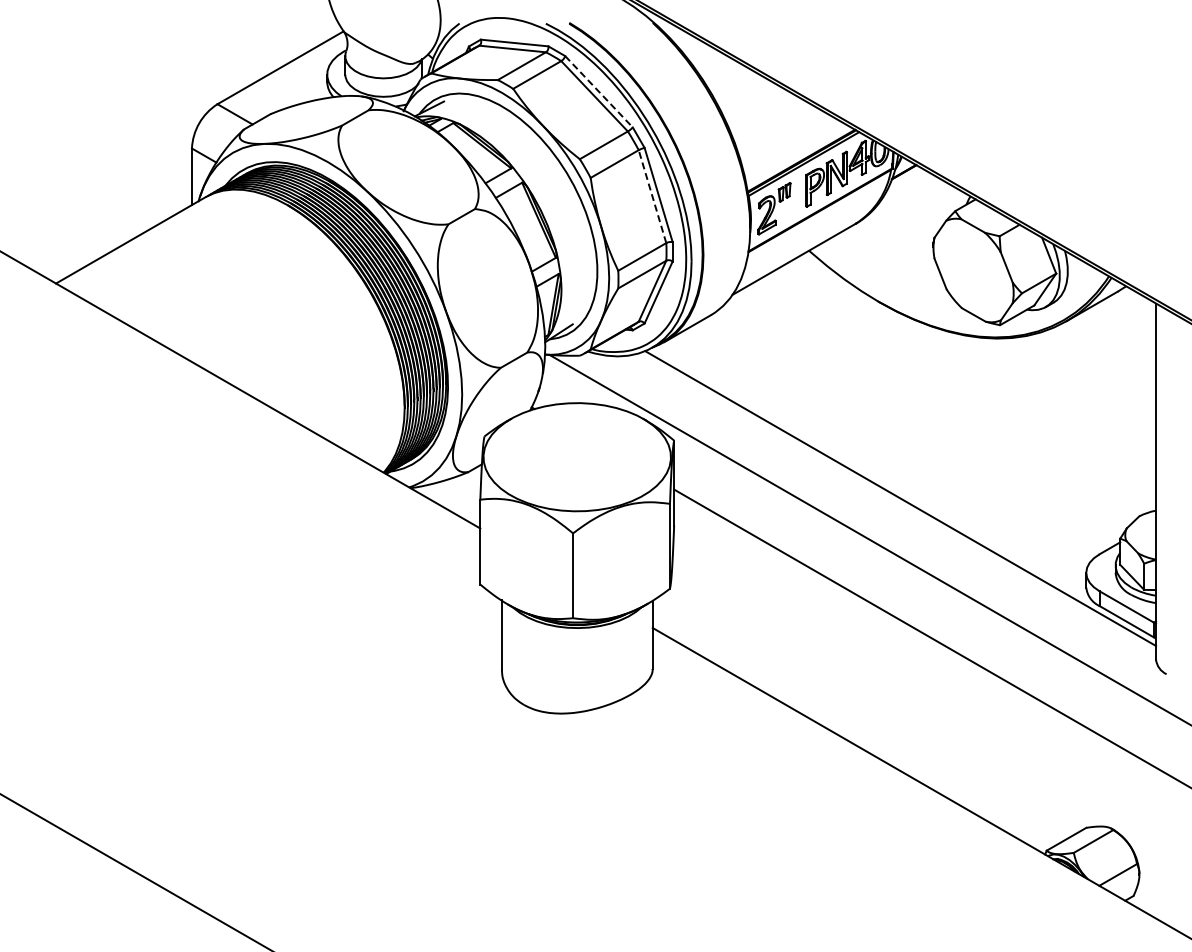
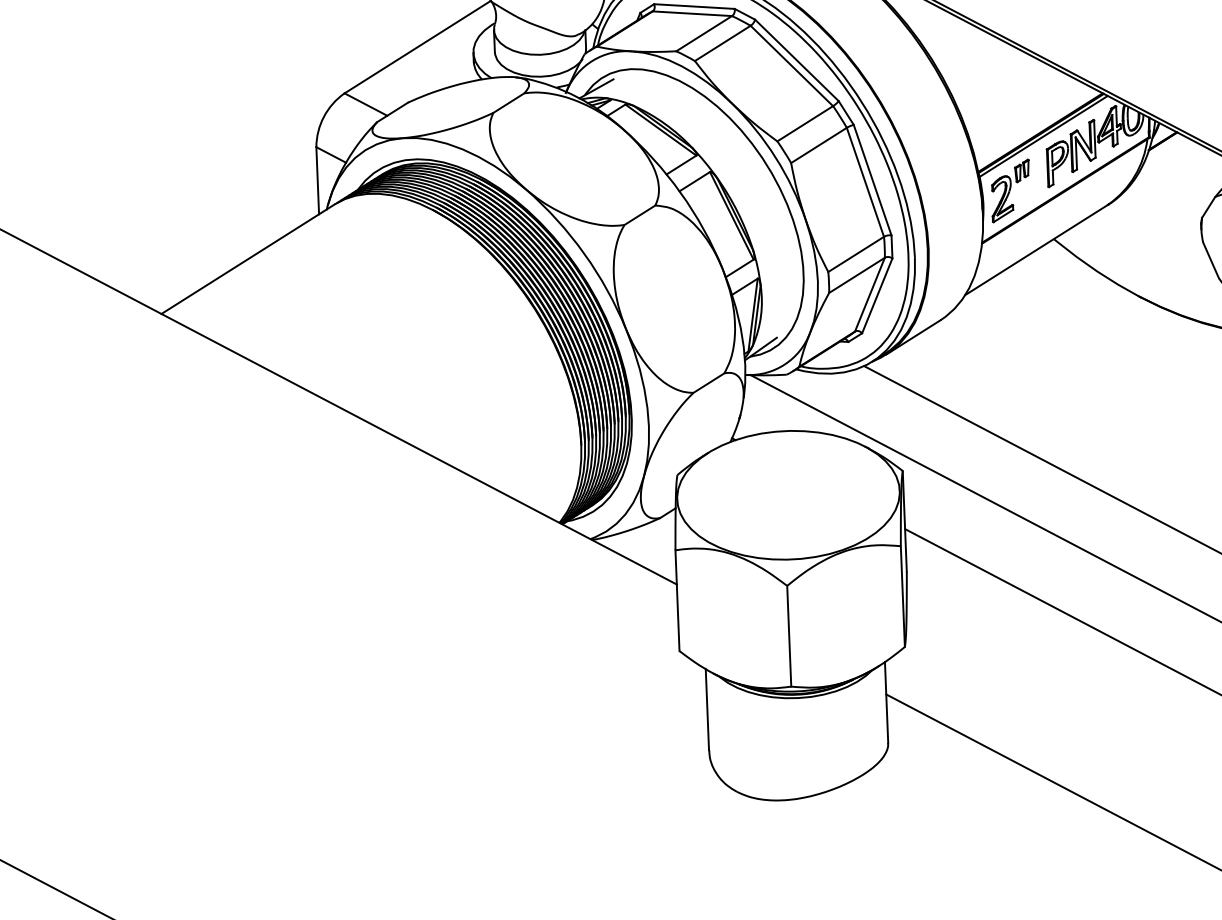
line: (599, 92) -> (797, 61), dashed -> solid
line: (652, 196) -> (865, 182), dashed -> solid

